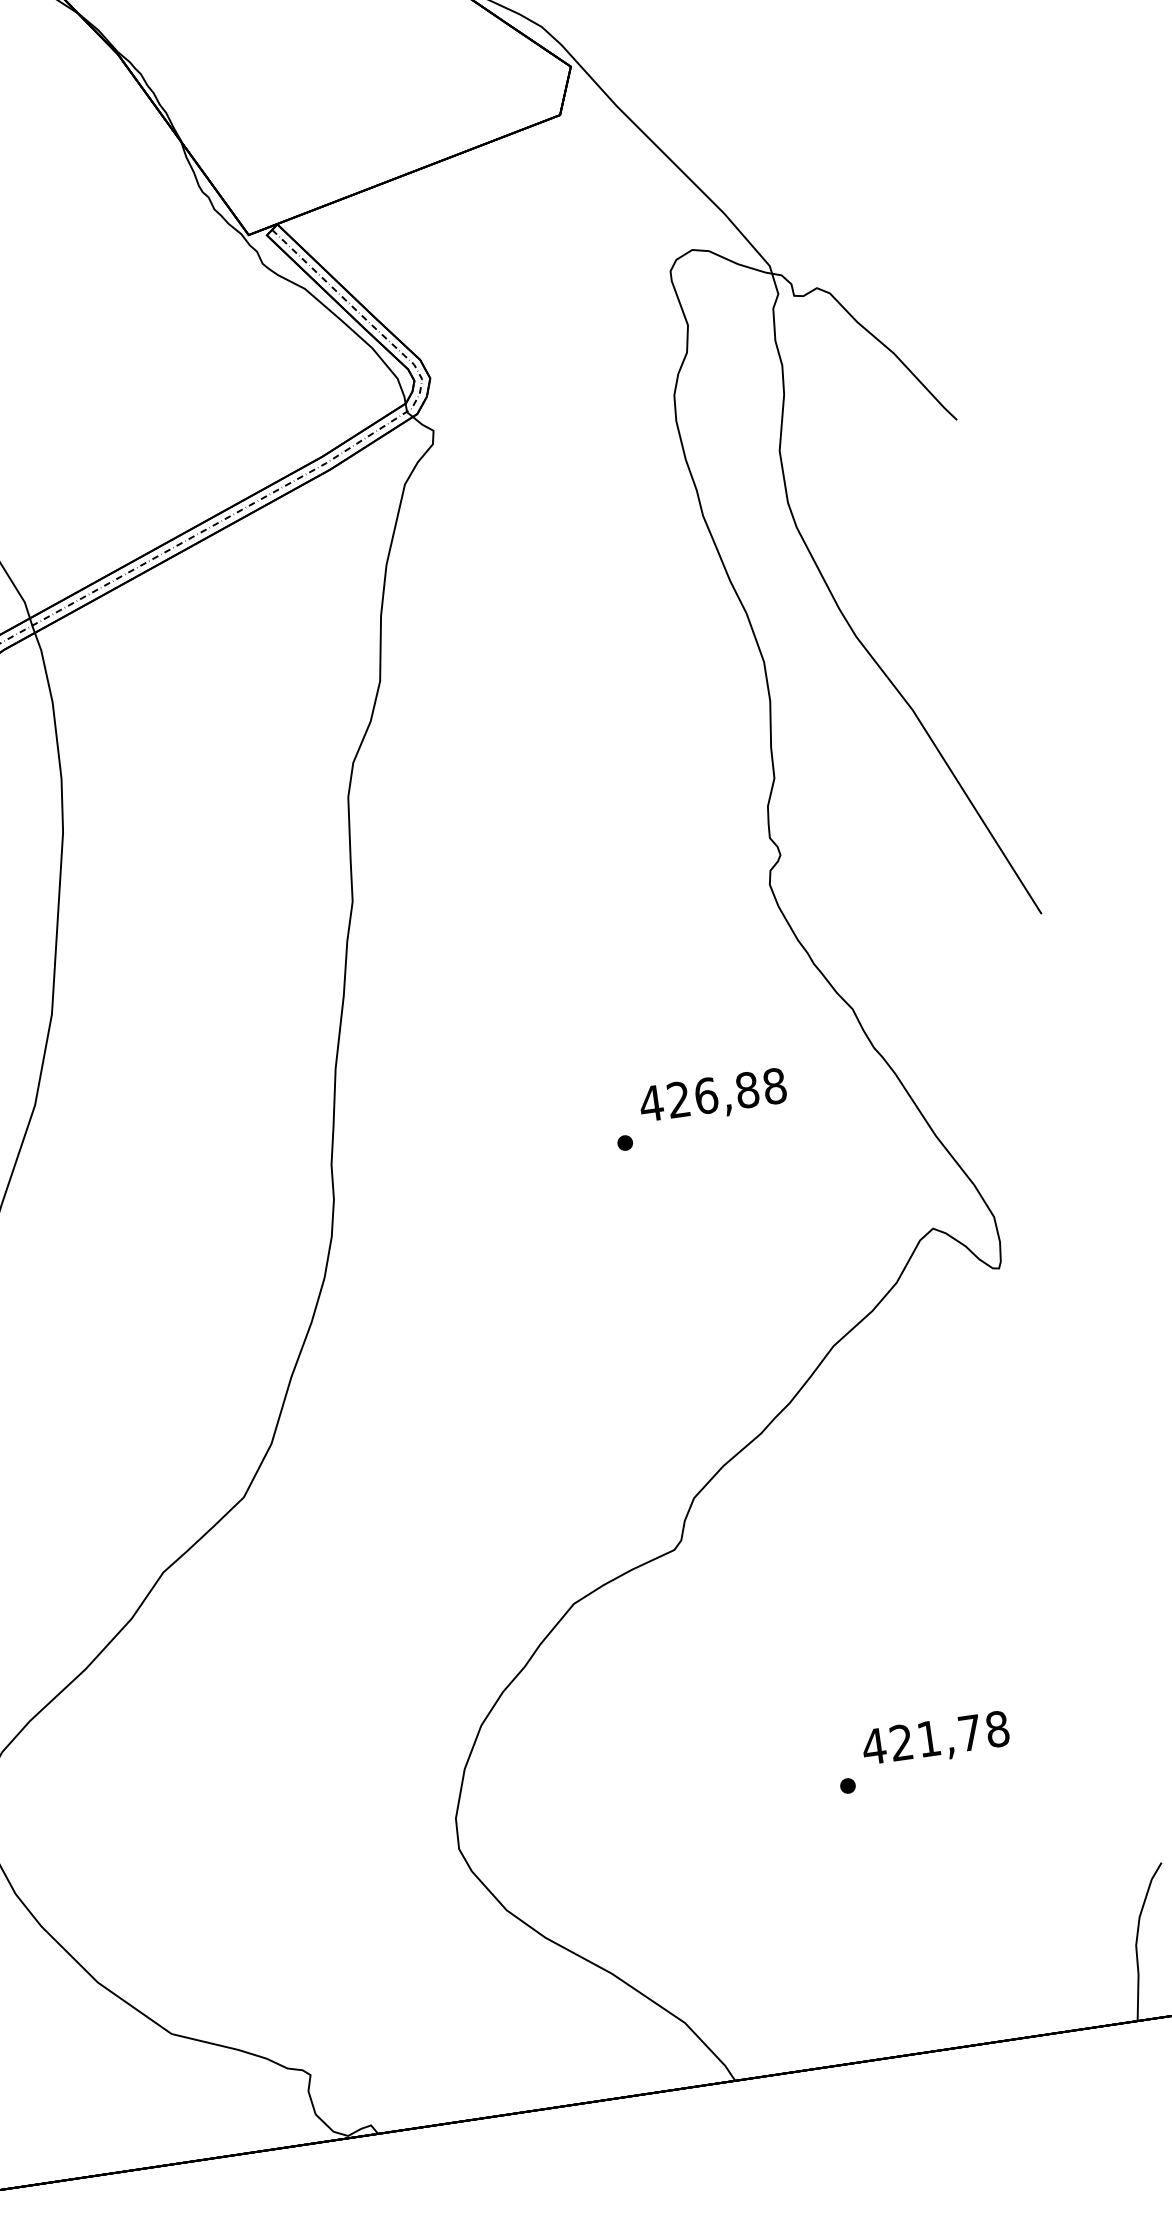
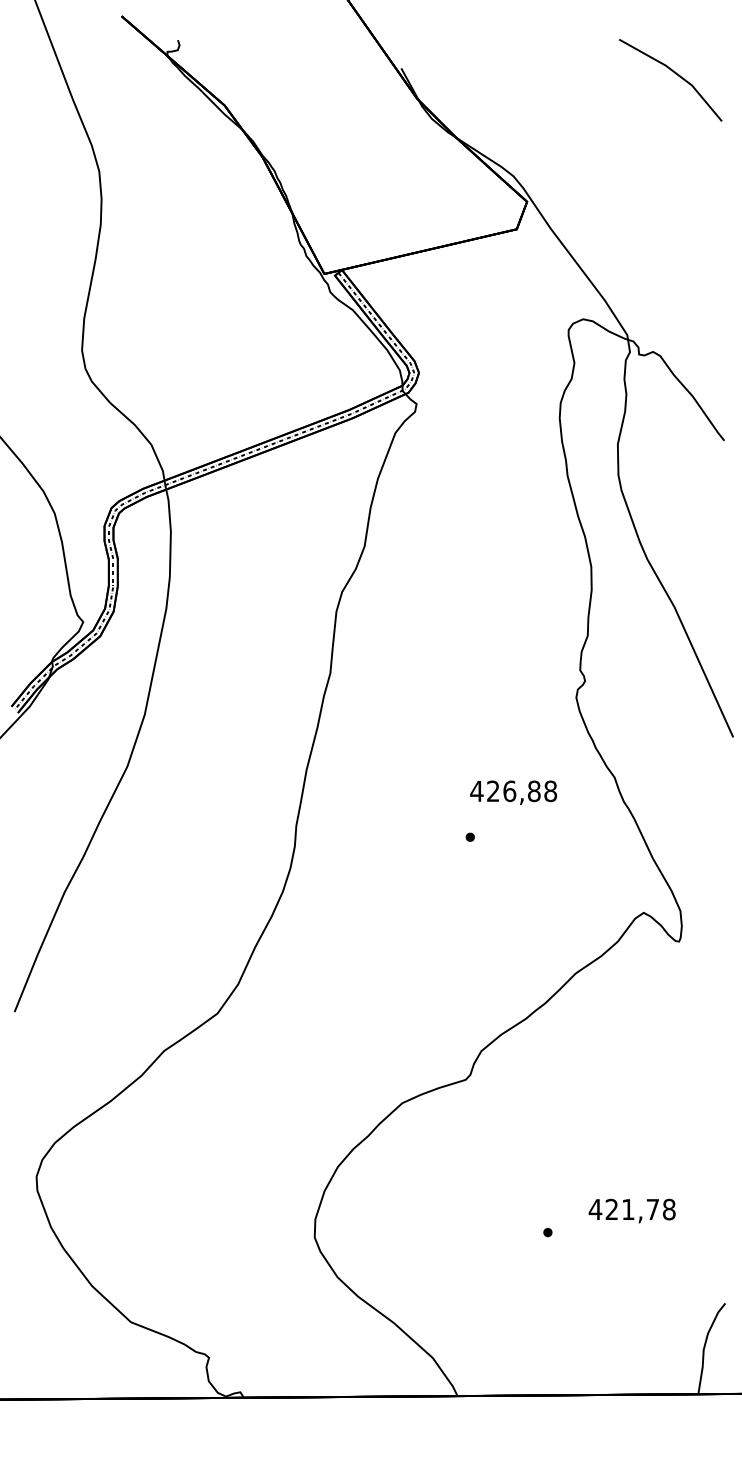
text: (712, 1096) -> (513, 792), moved
text: (934, 1739) -> (631, 1210), moved

